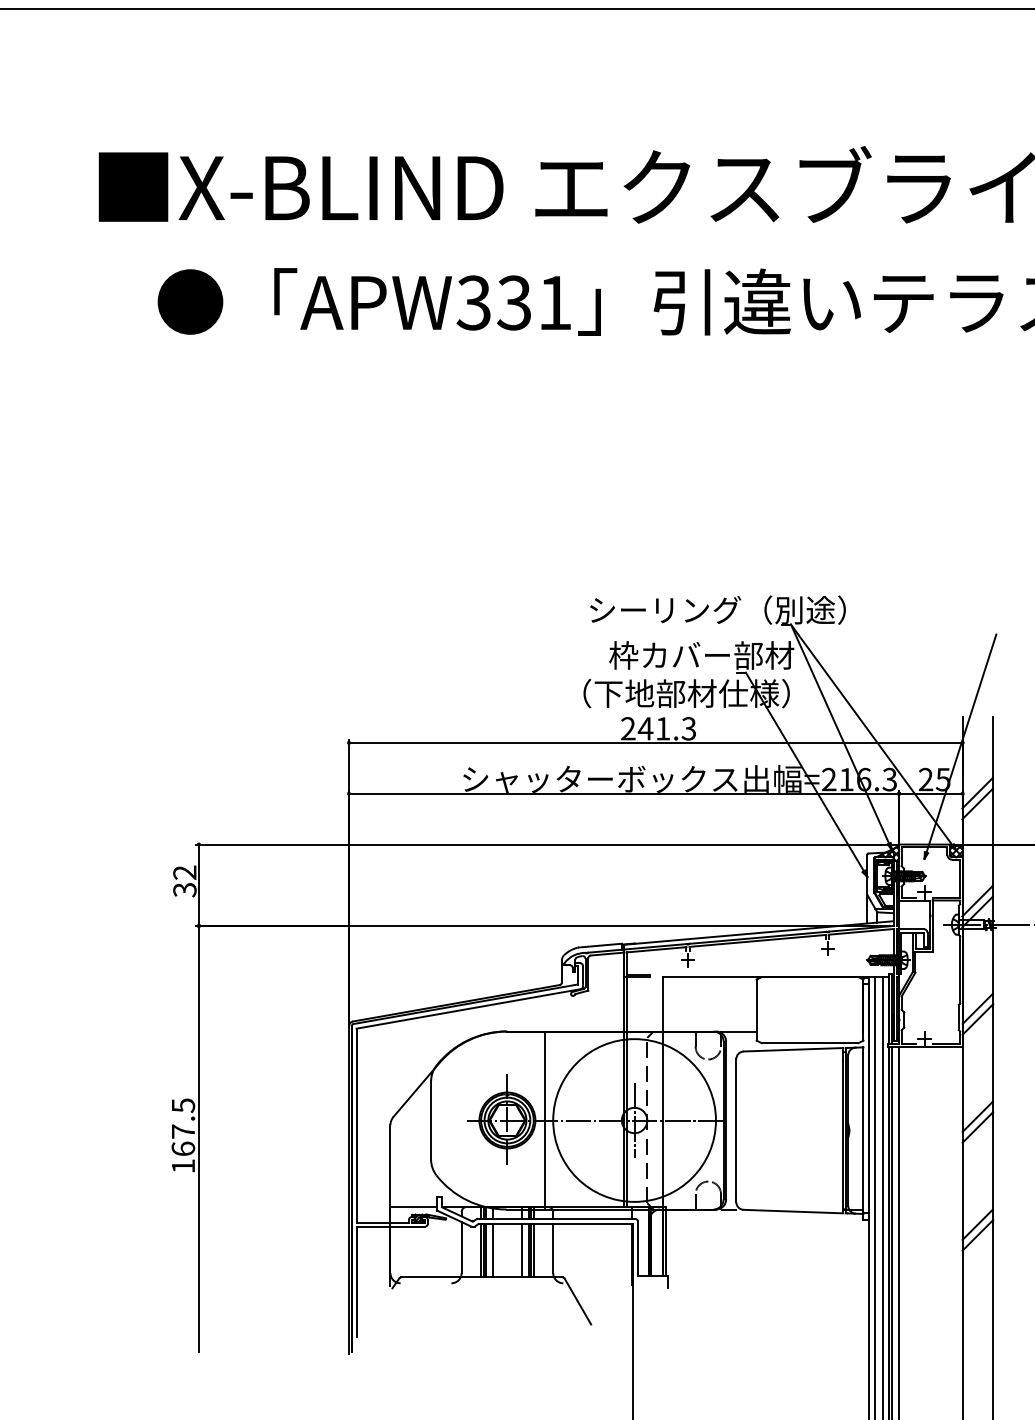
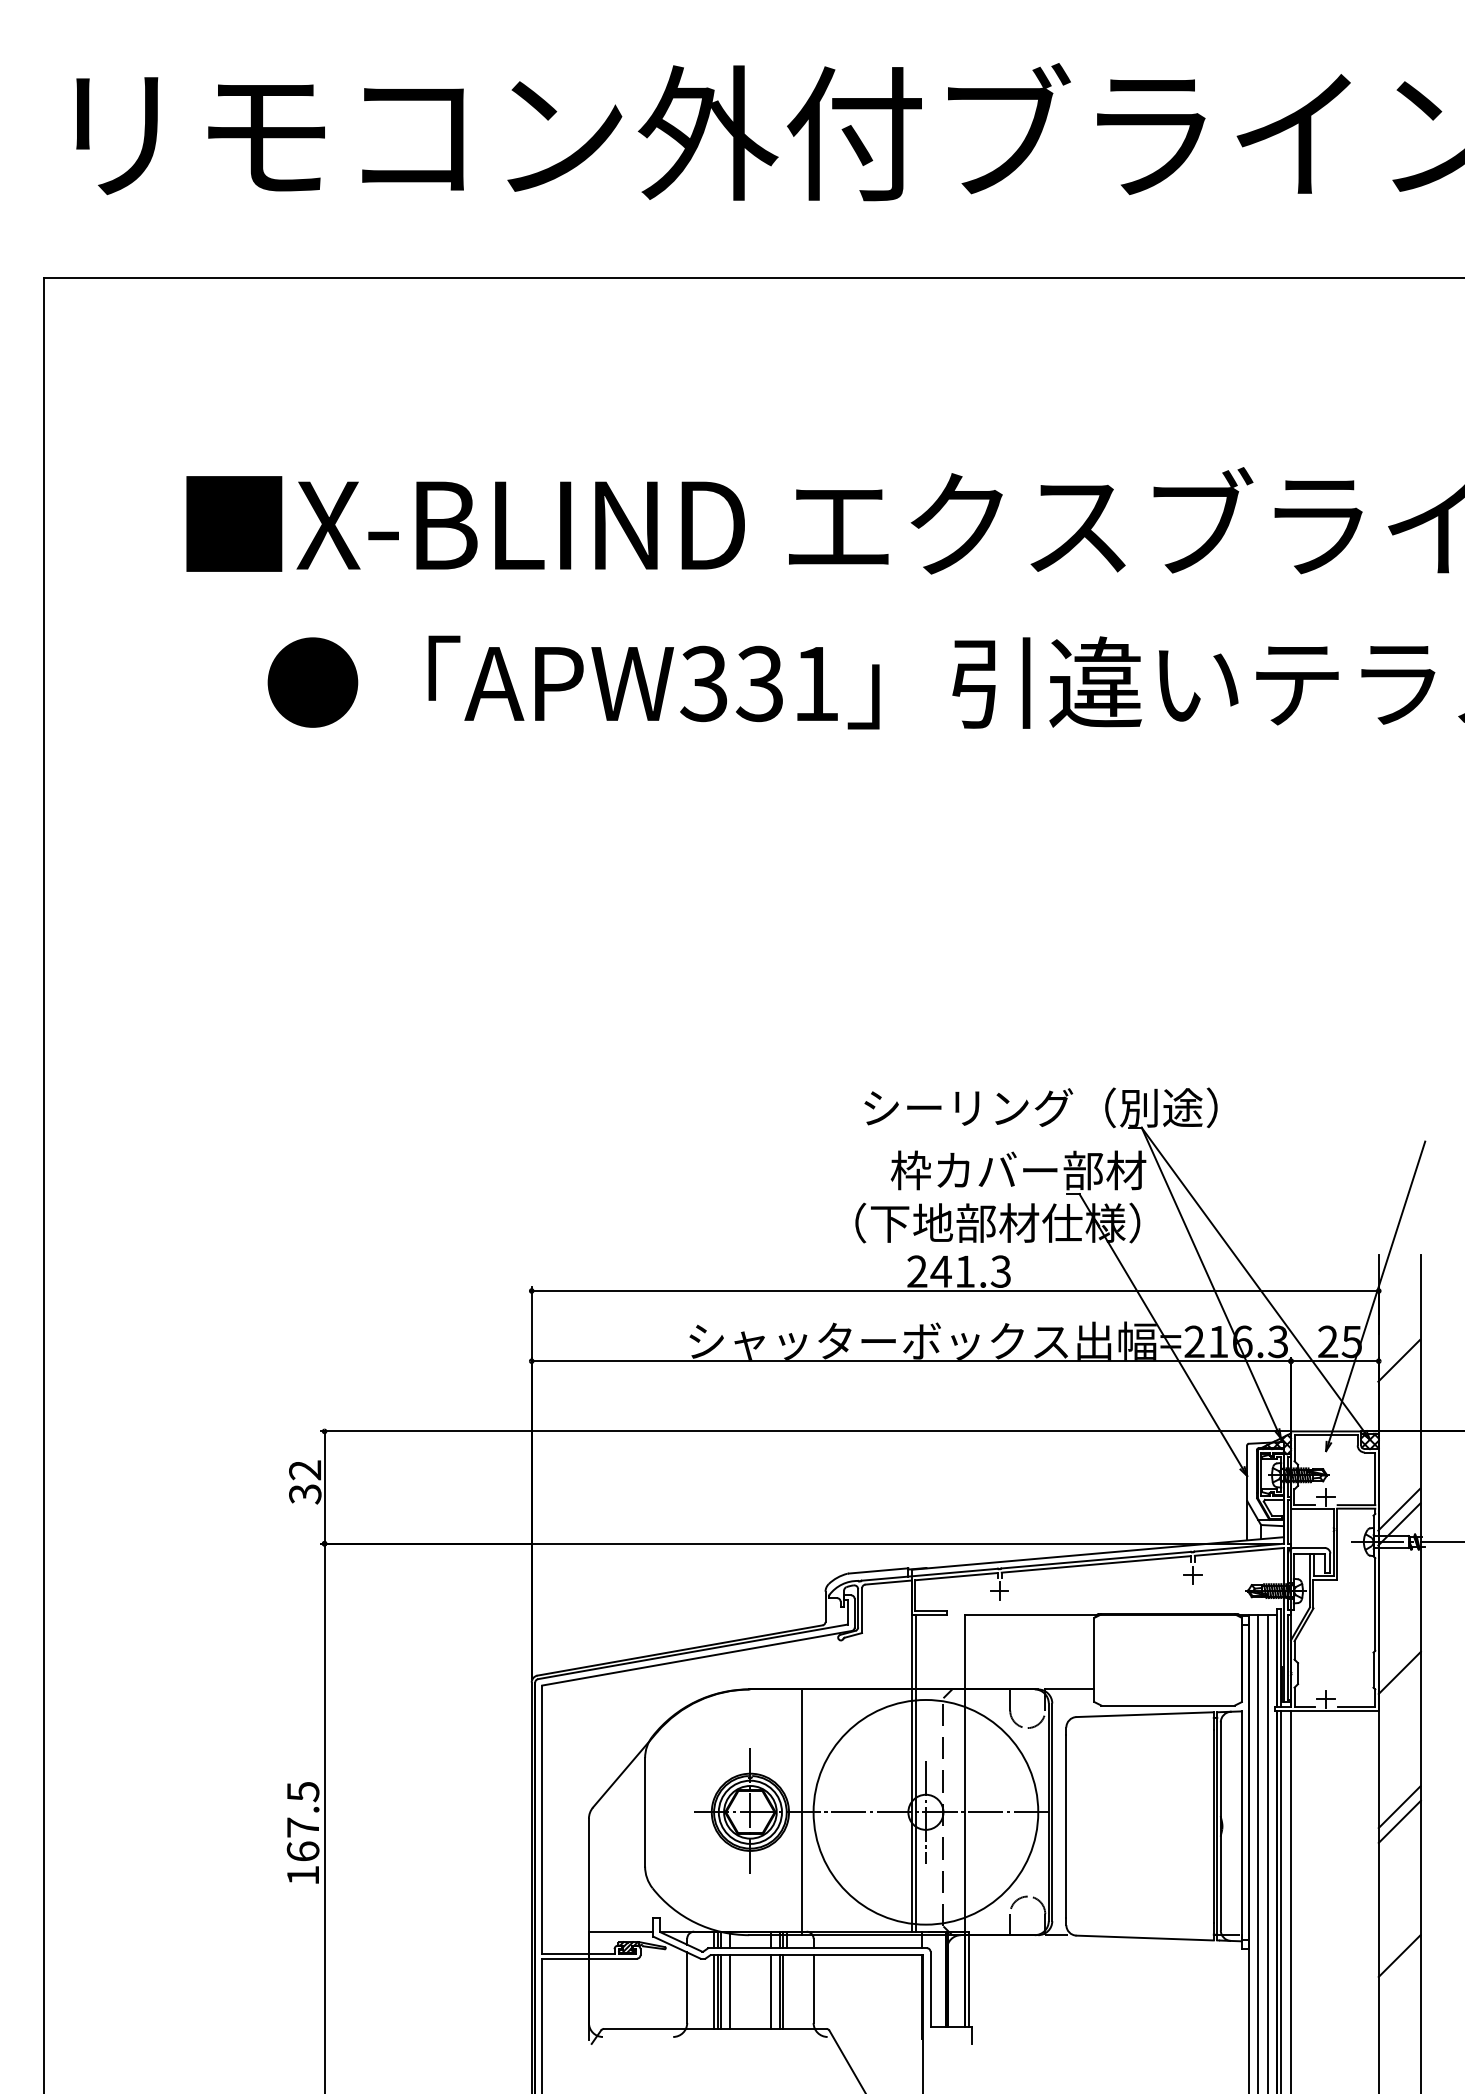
line: (977, 804) -> (1399, 1375), removed
line: (977, 1009) -> (1399, 1658), removed
line: (977, 1235) -> (1399, 1970), removed
line: (533, 1250) -> (786, 1991), removed

